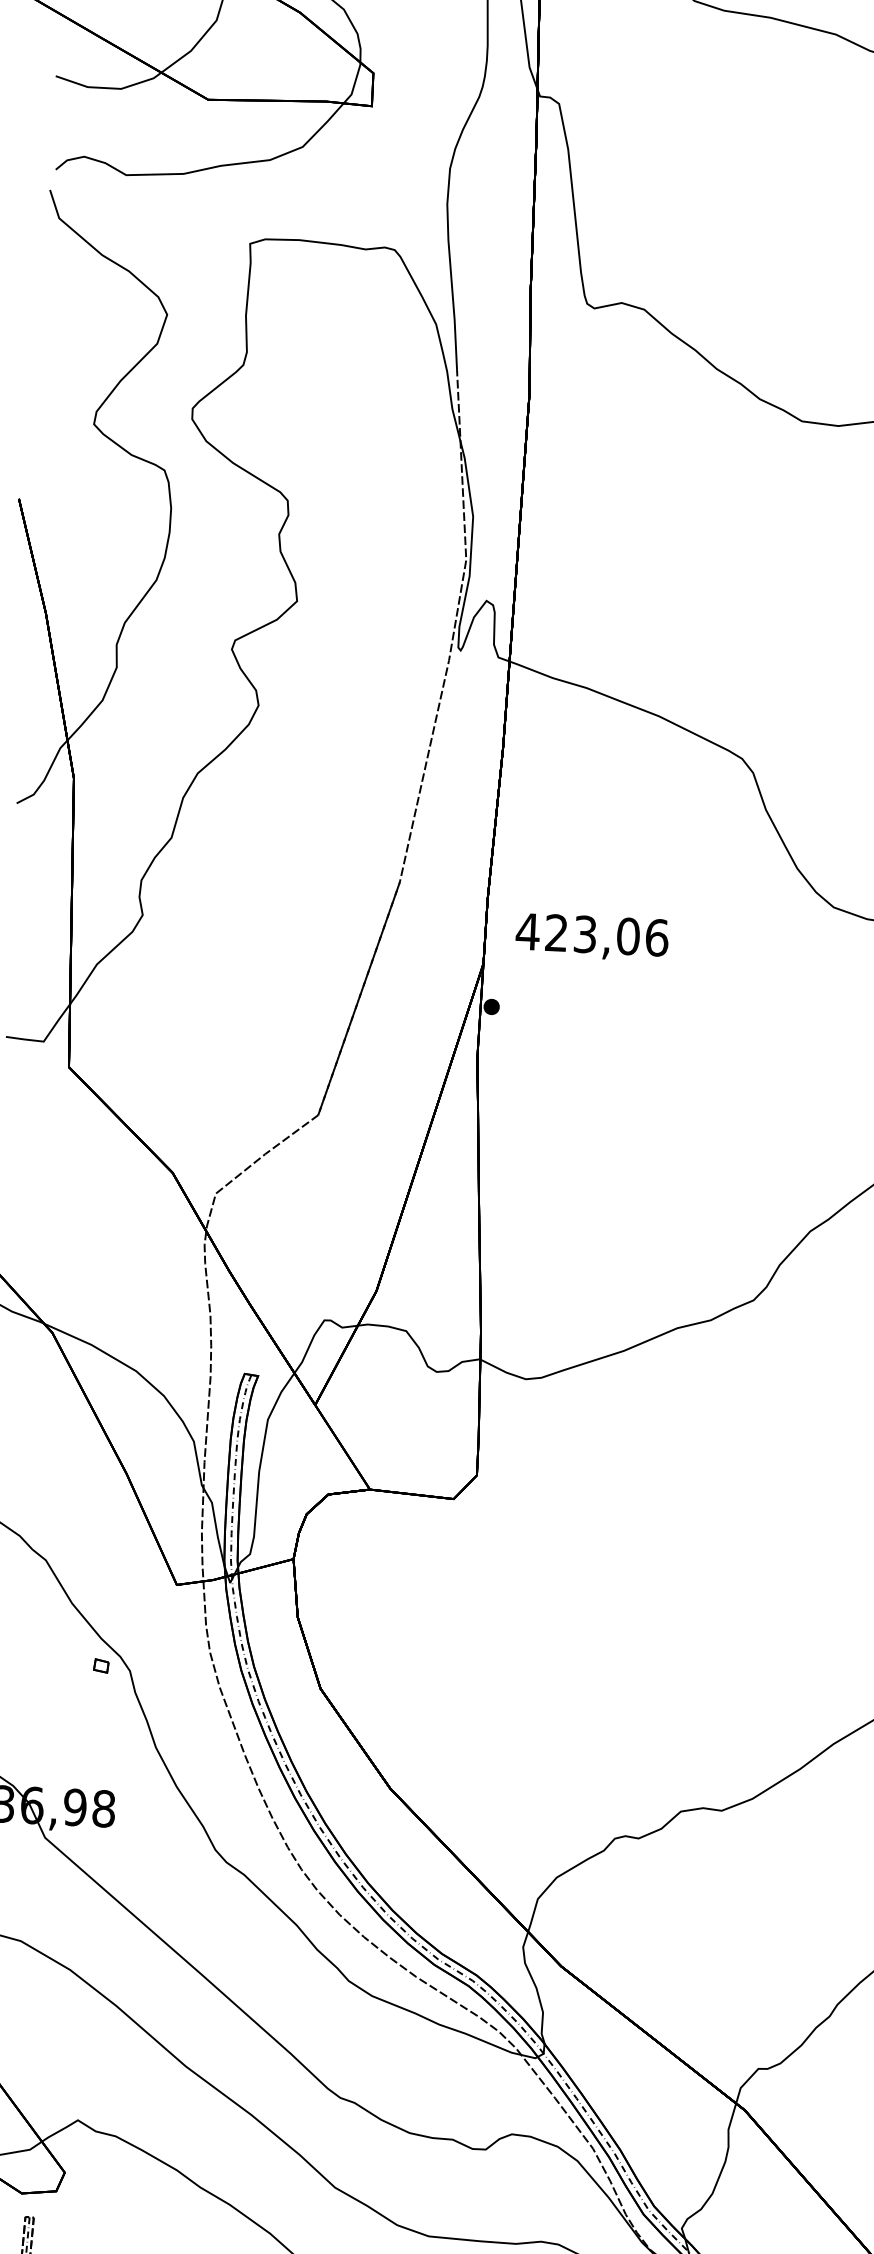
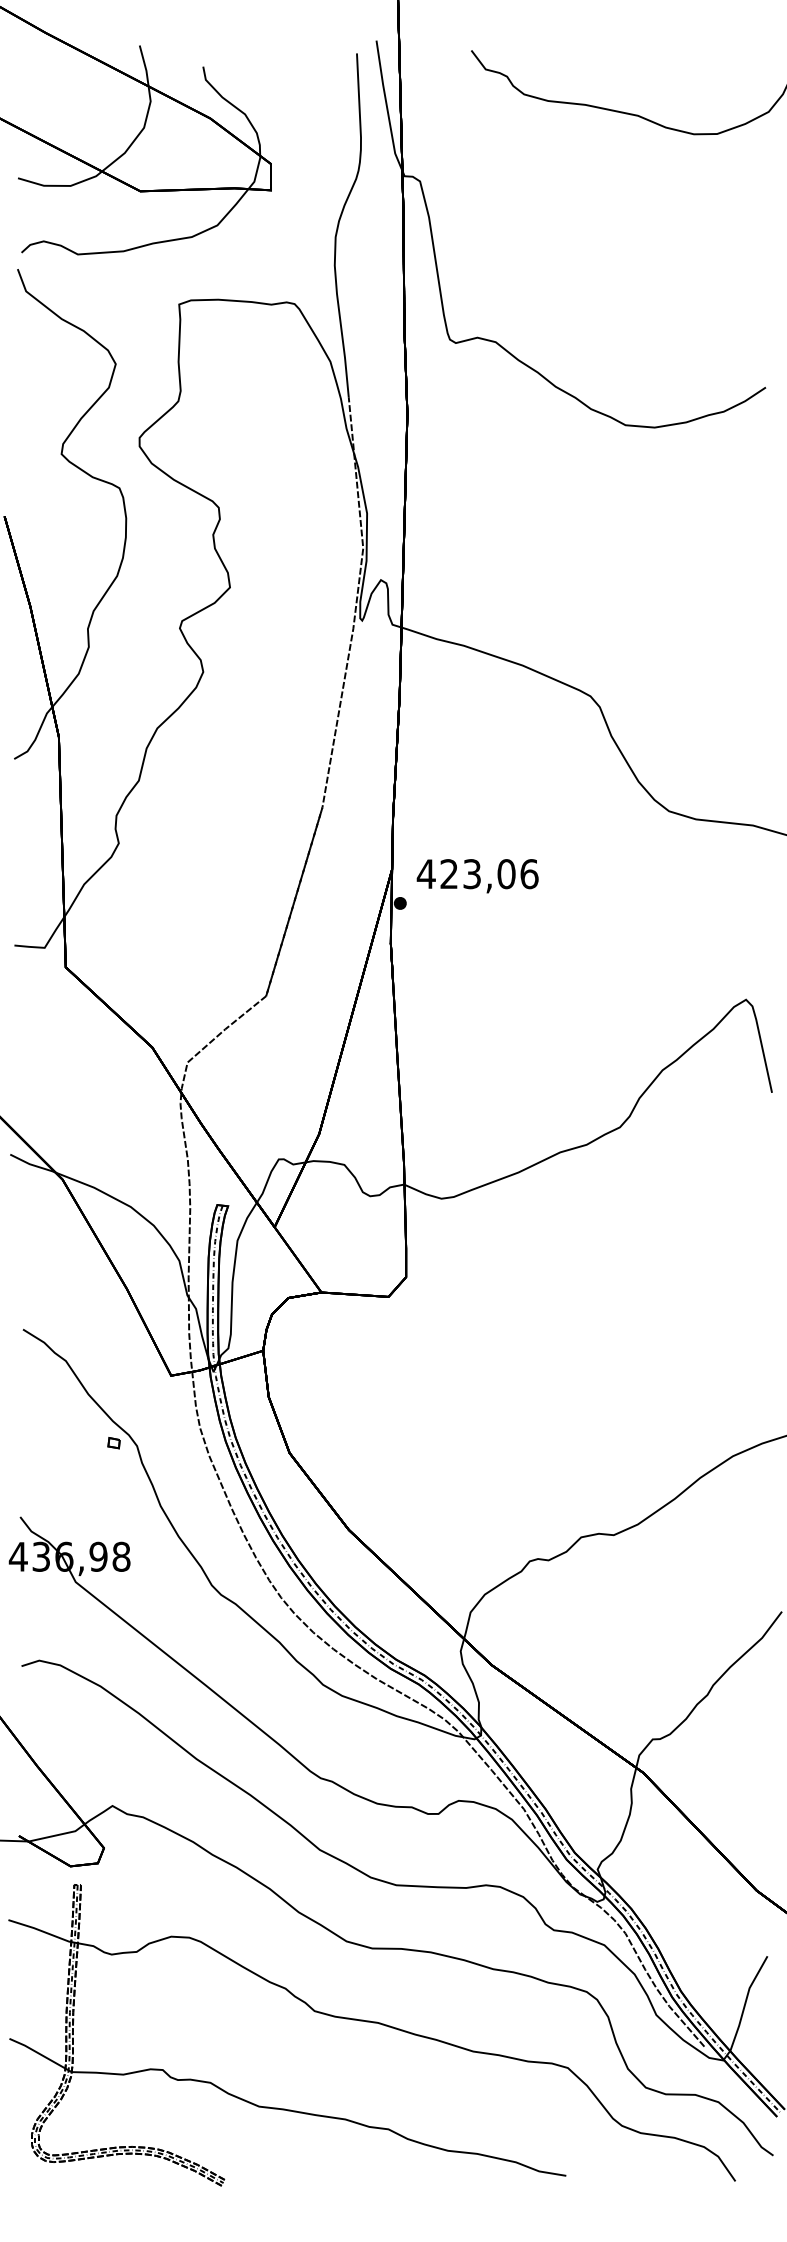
text: (591, 937) -> (477, 876), moved

